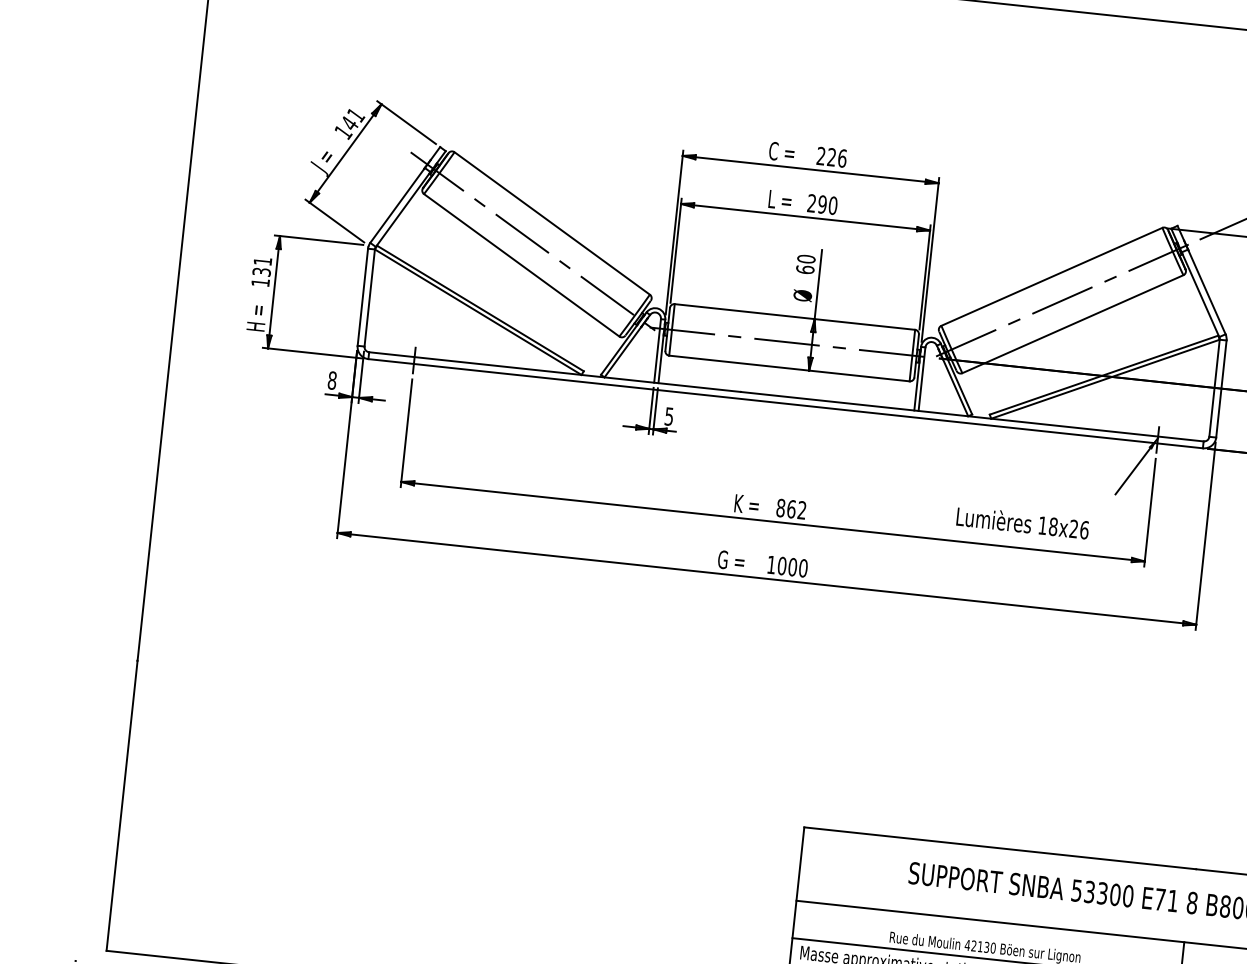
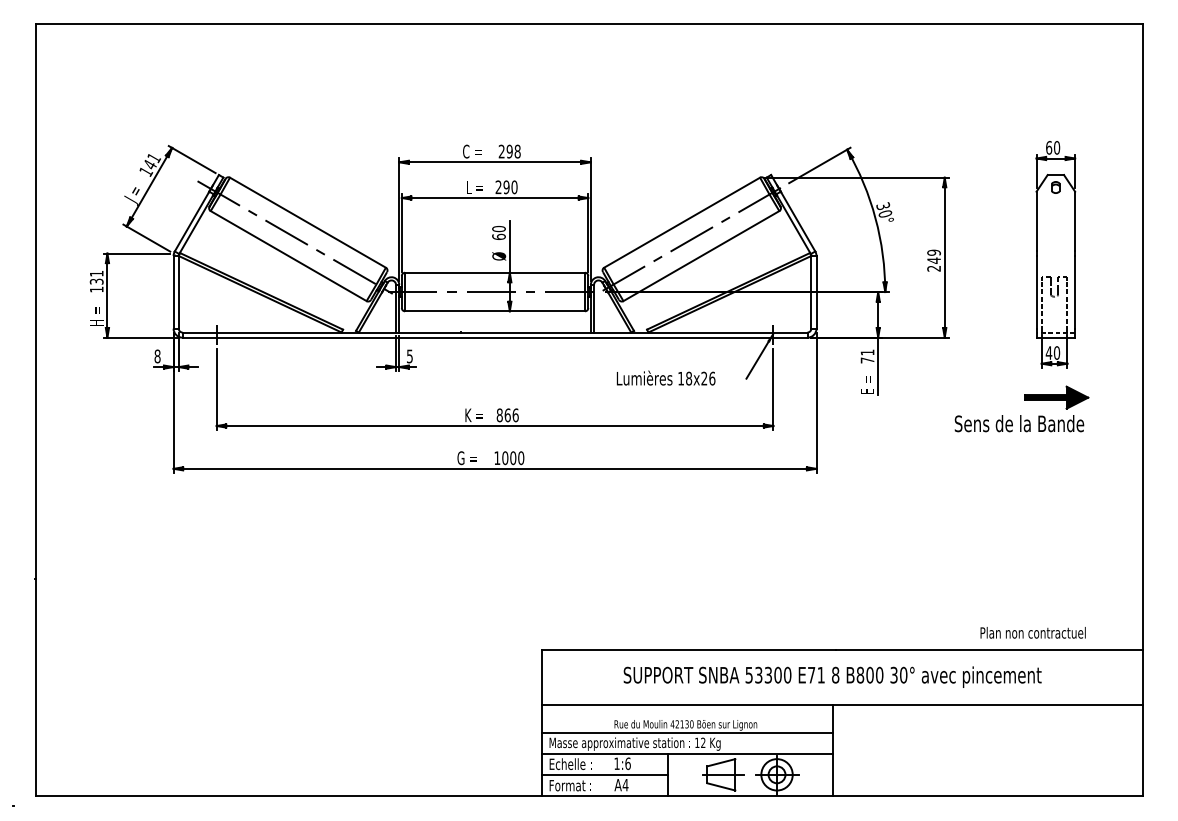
text: (836, 157) -> (513, 151), 226 -> 298
text: (801, 510) -> (515, 415), 862 -> 866
text: (1022, 521) -> (665, 377), moved

